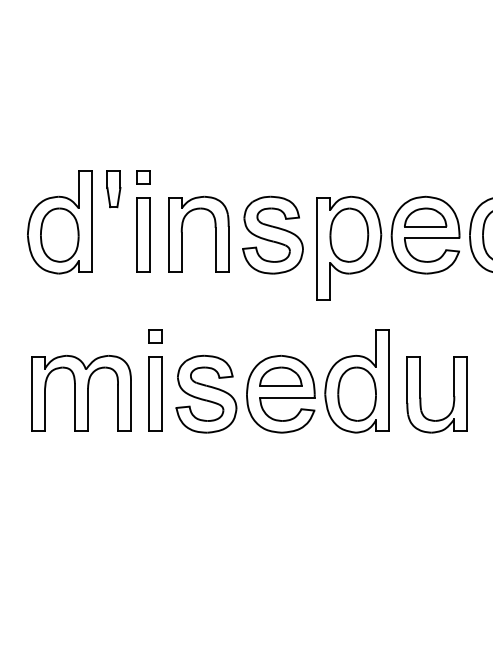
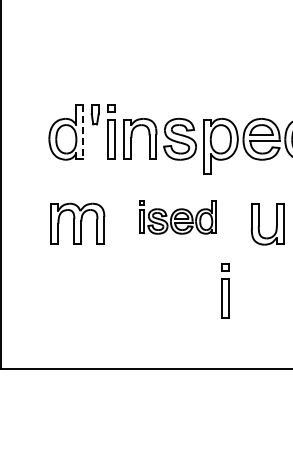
line: (91, 222) -> (83, 132), solid -> dashed
part: (268, 381) -> (177, 217), size x0.6
part: (357, 518) -> (225, 290), added

